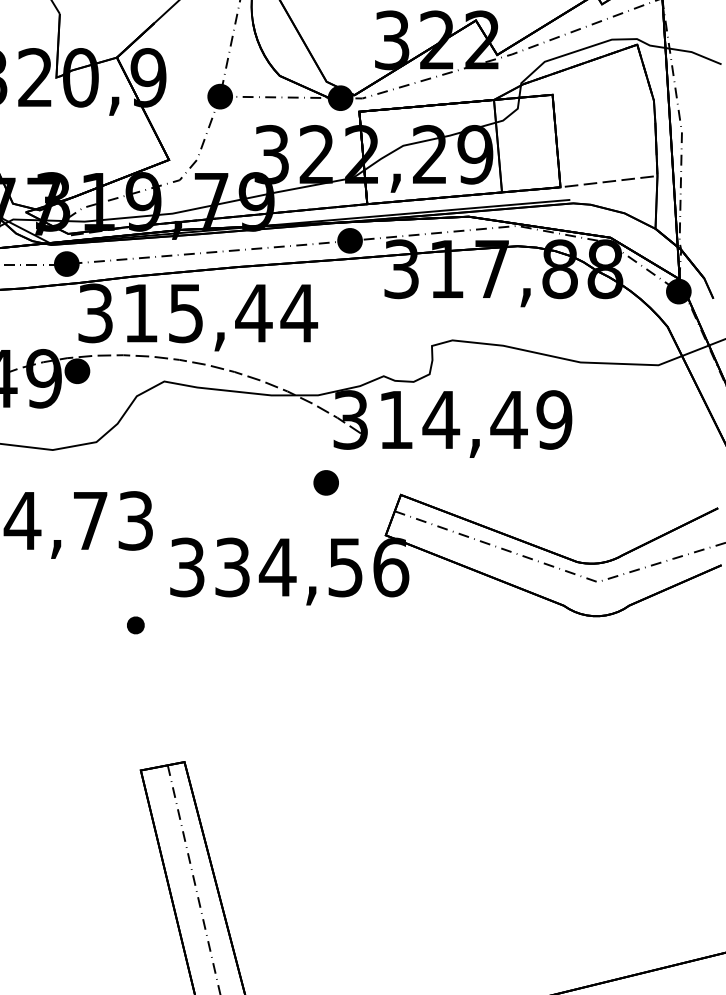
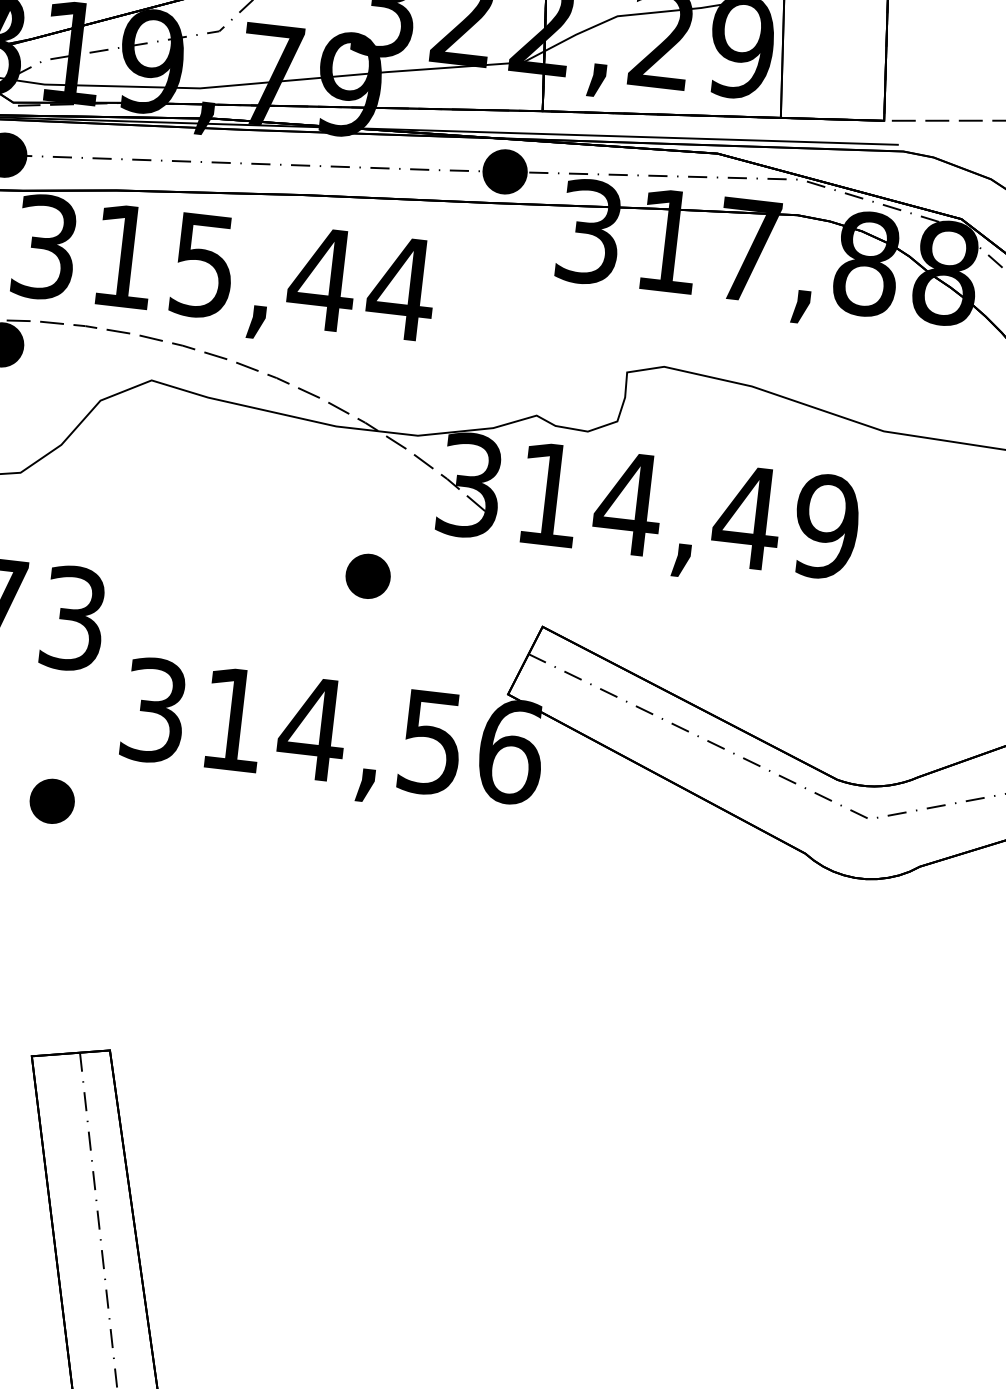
part: (325, 482) -> (366, 575), moved
text: (232, 567) -> (233, 719), 334,56 -> 314,56
part: (135, 625) -> (51, 801), size x1.43

